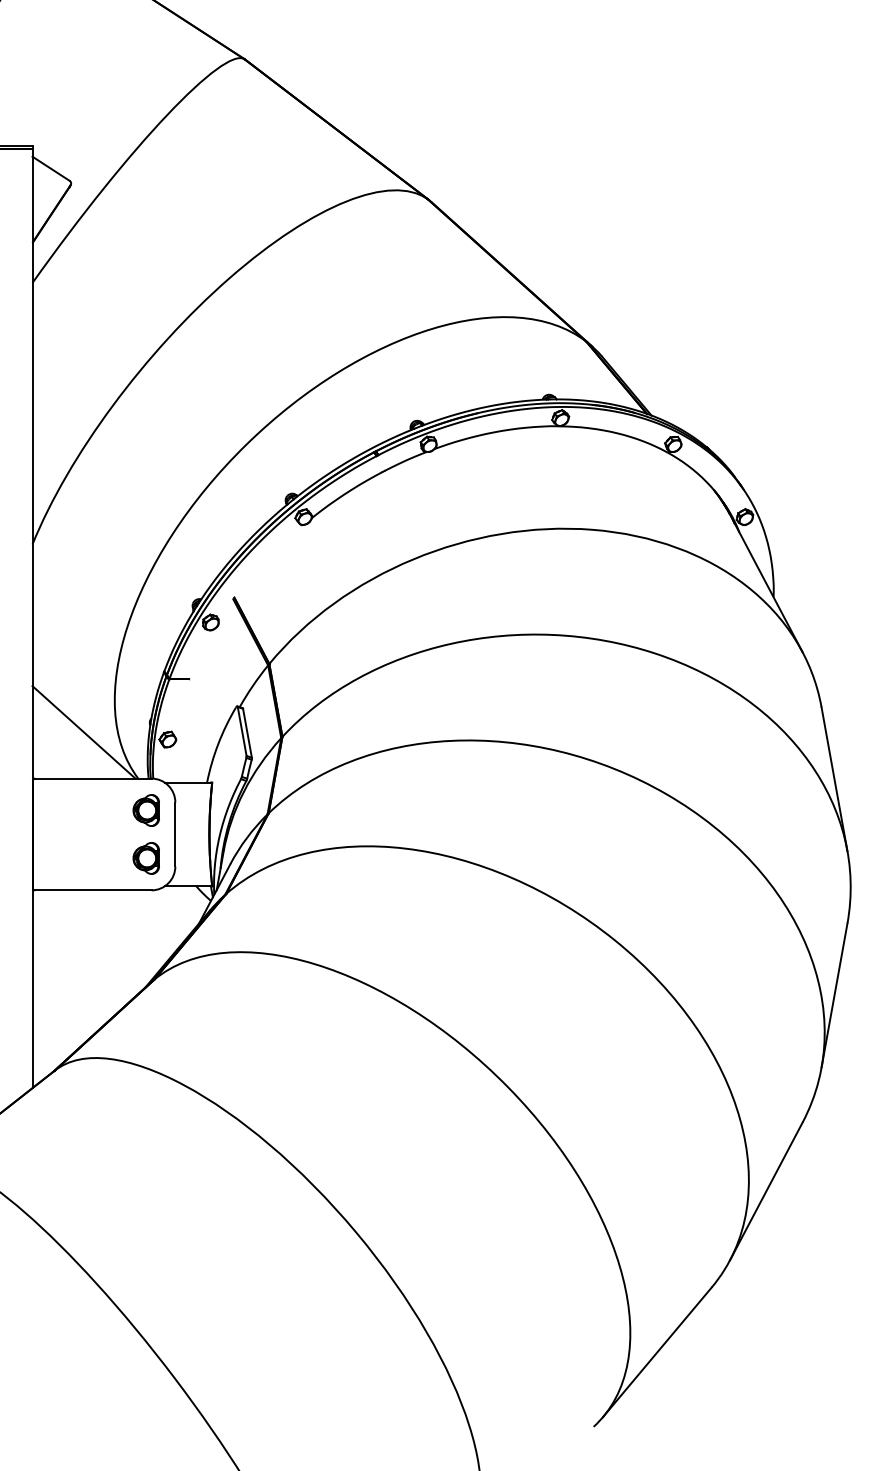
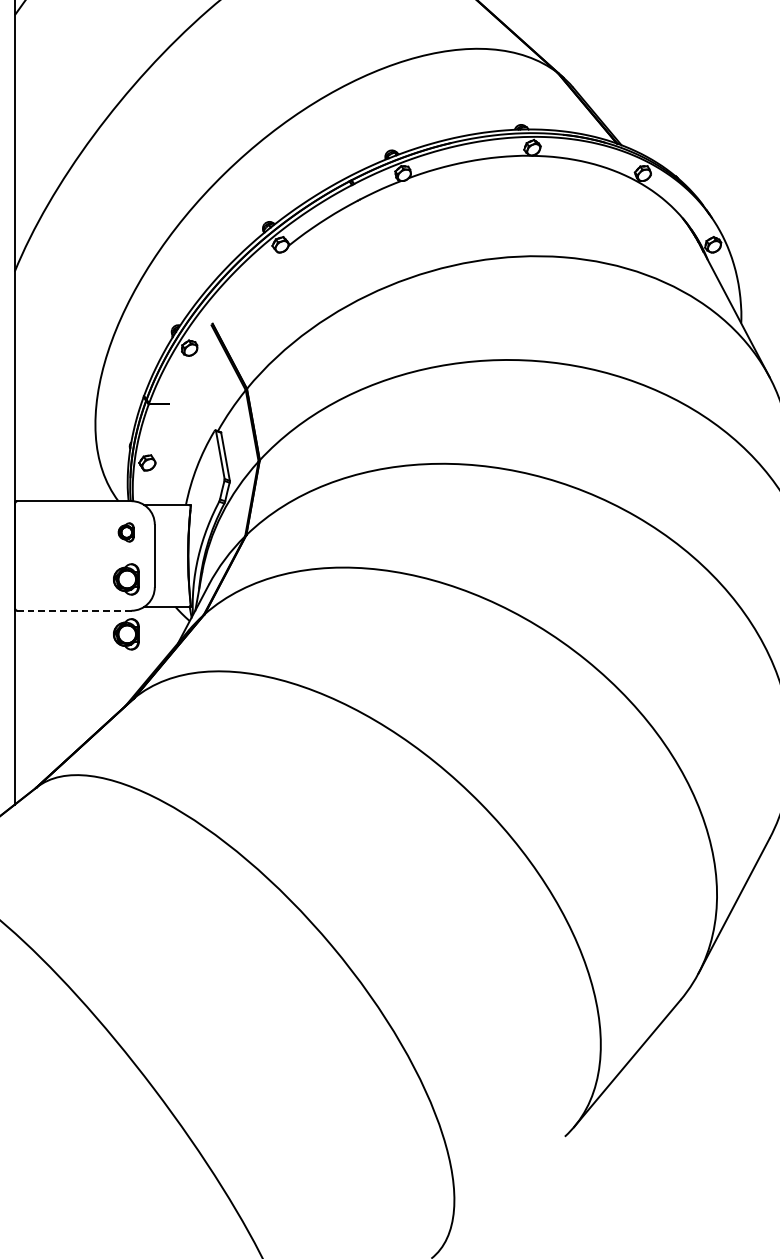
line: (83, 732) -> (64, 455), removed
part: (145, 810) -> (125, 532), size x0.6
line: (92, 890) -> (73, 610), solid -> dashed
part: (145, 914) -> (125, 634), added

